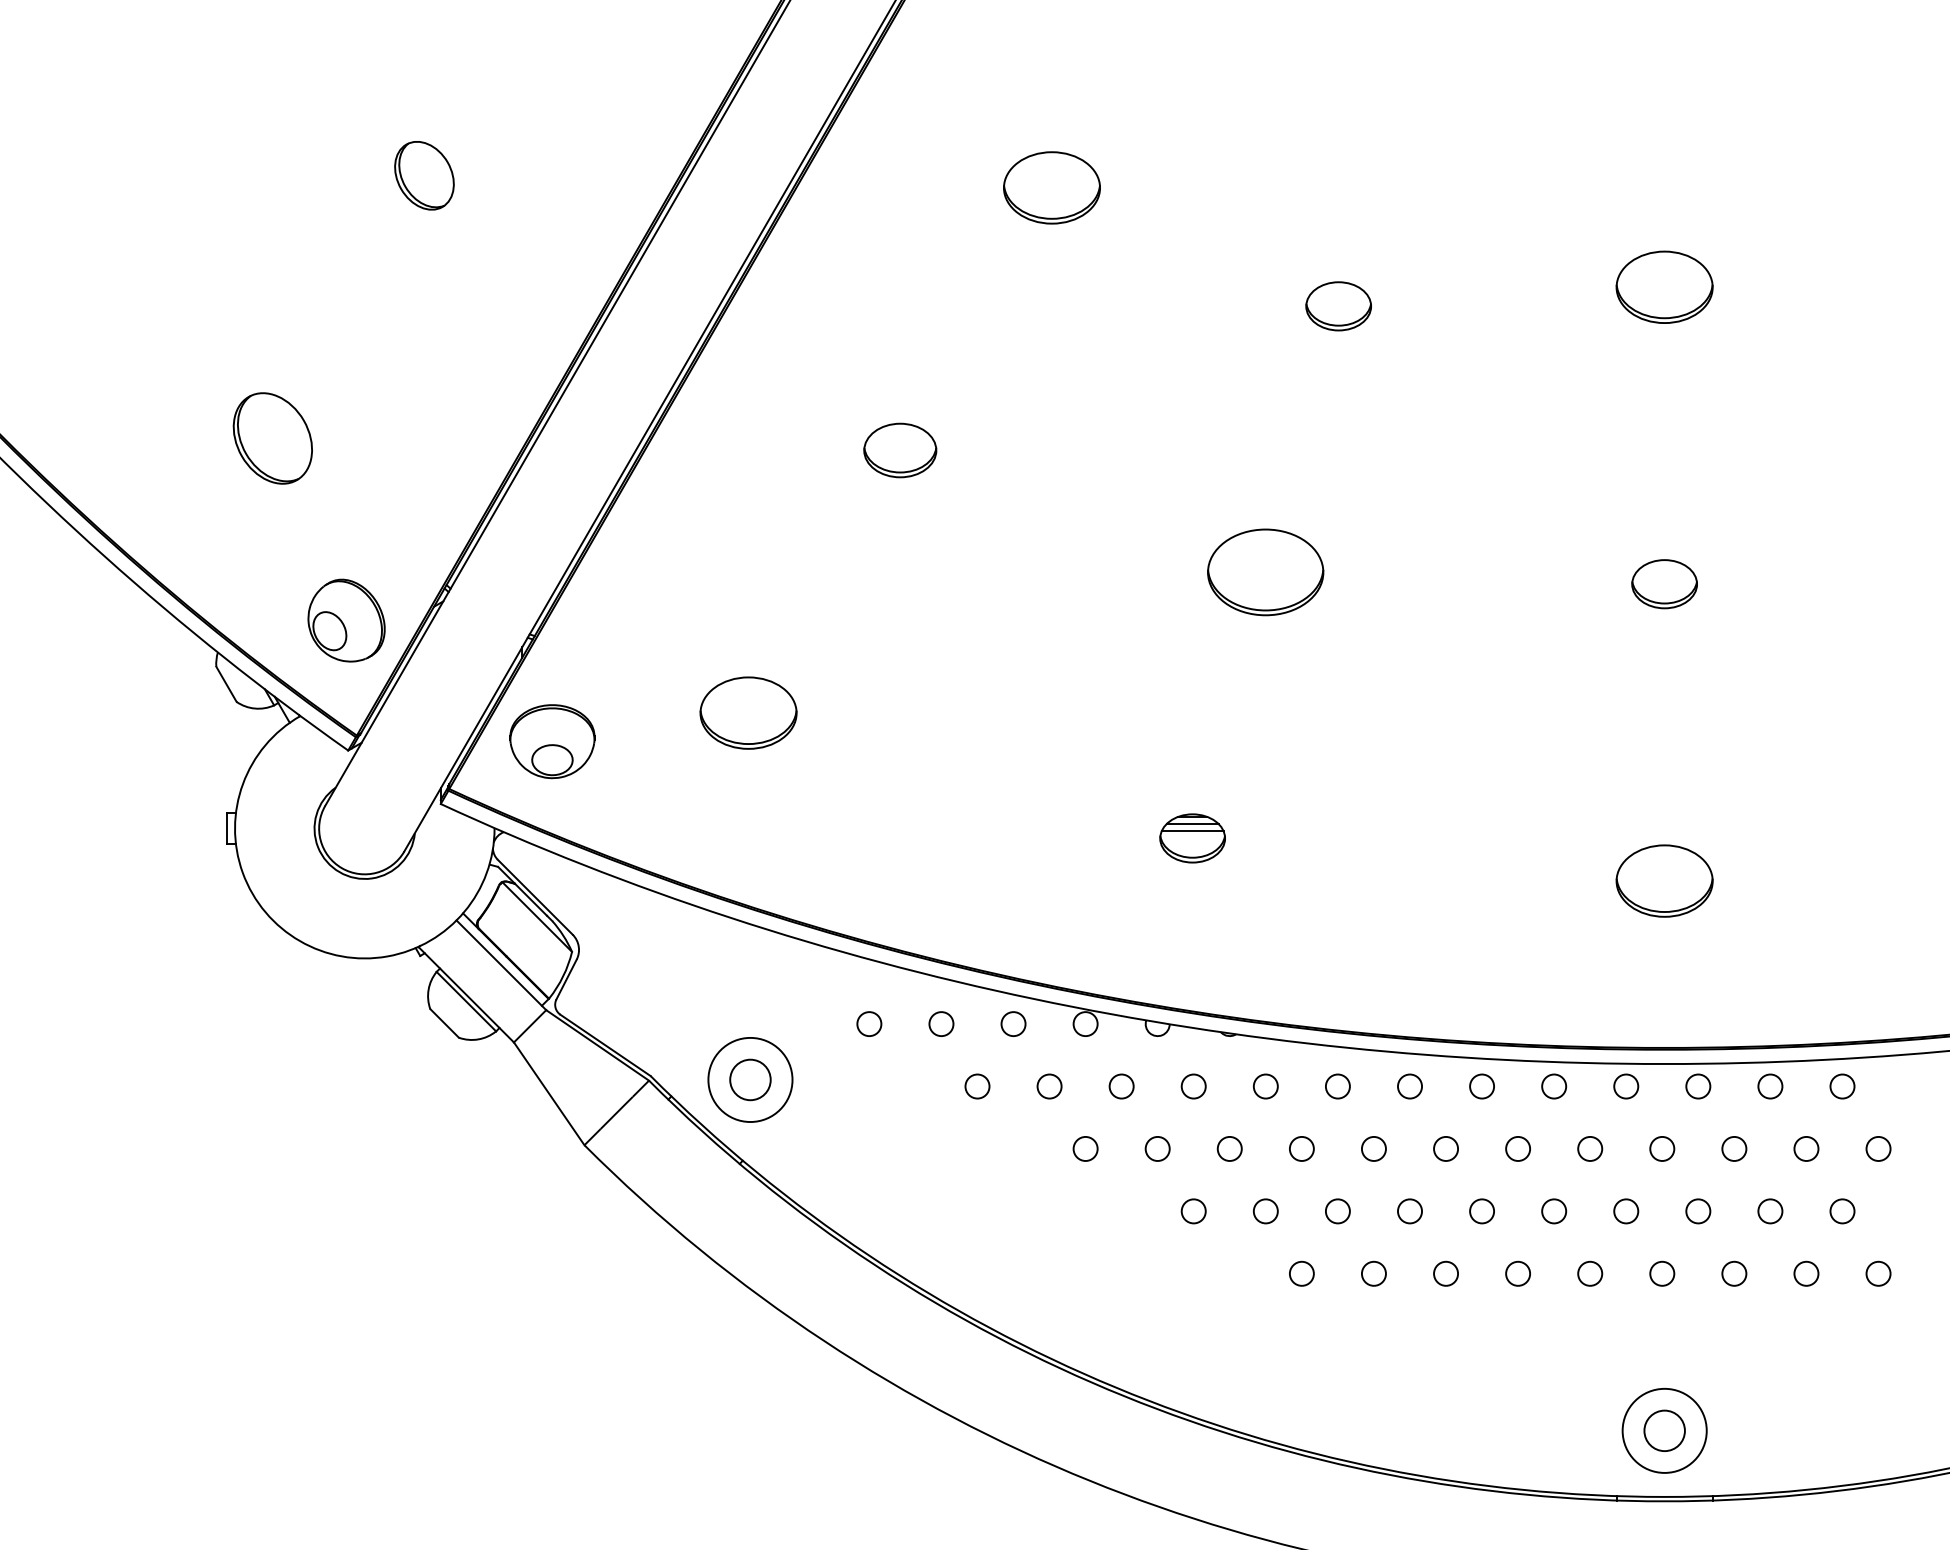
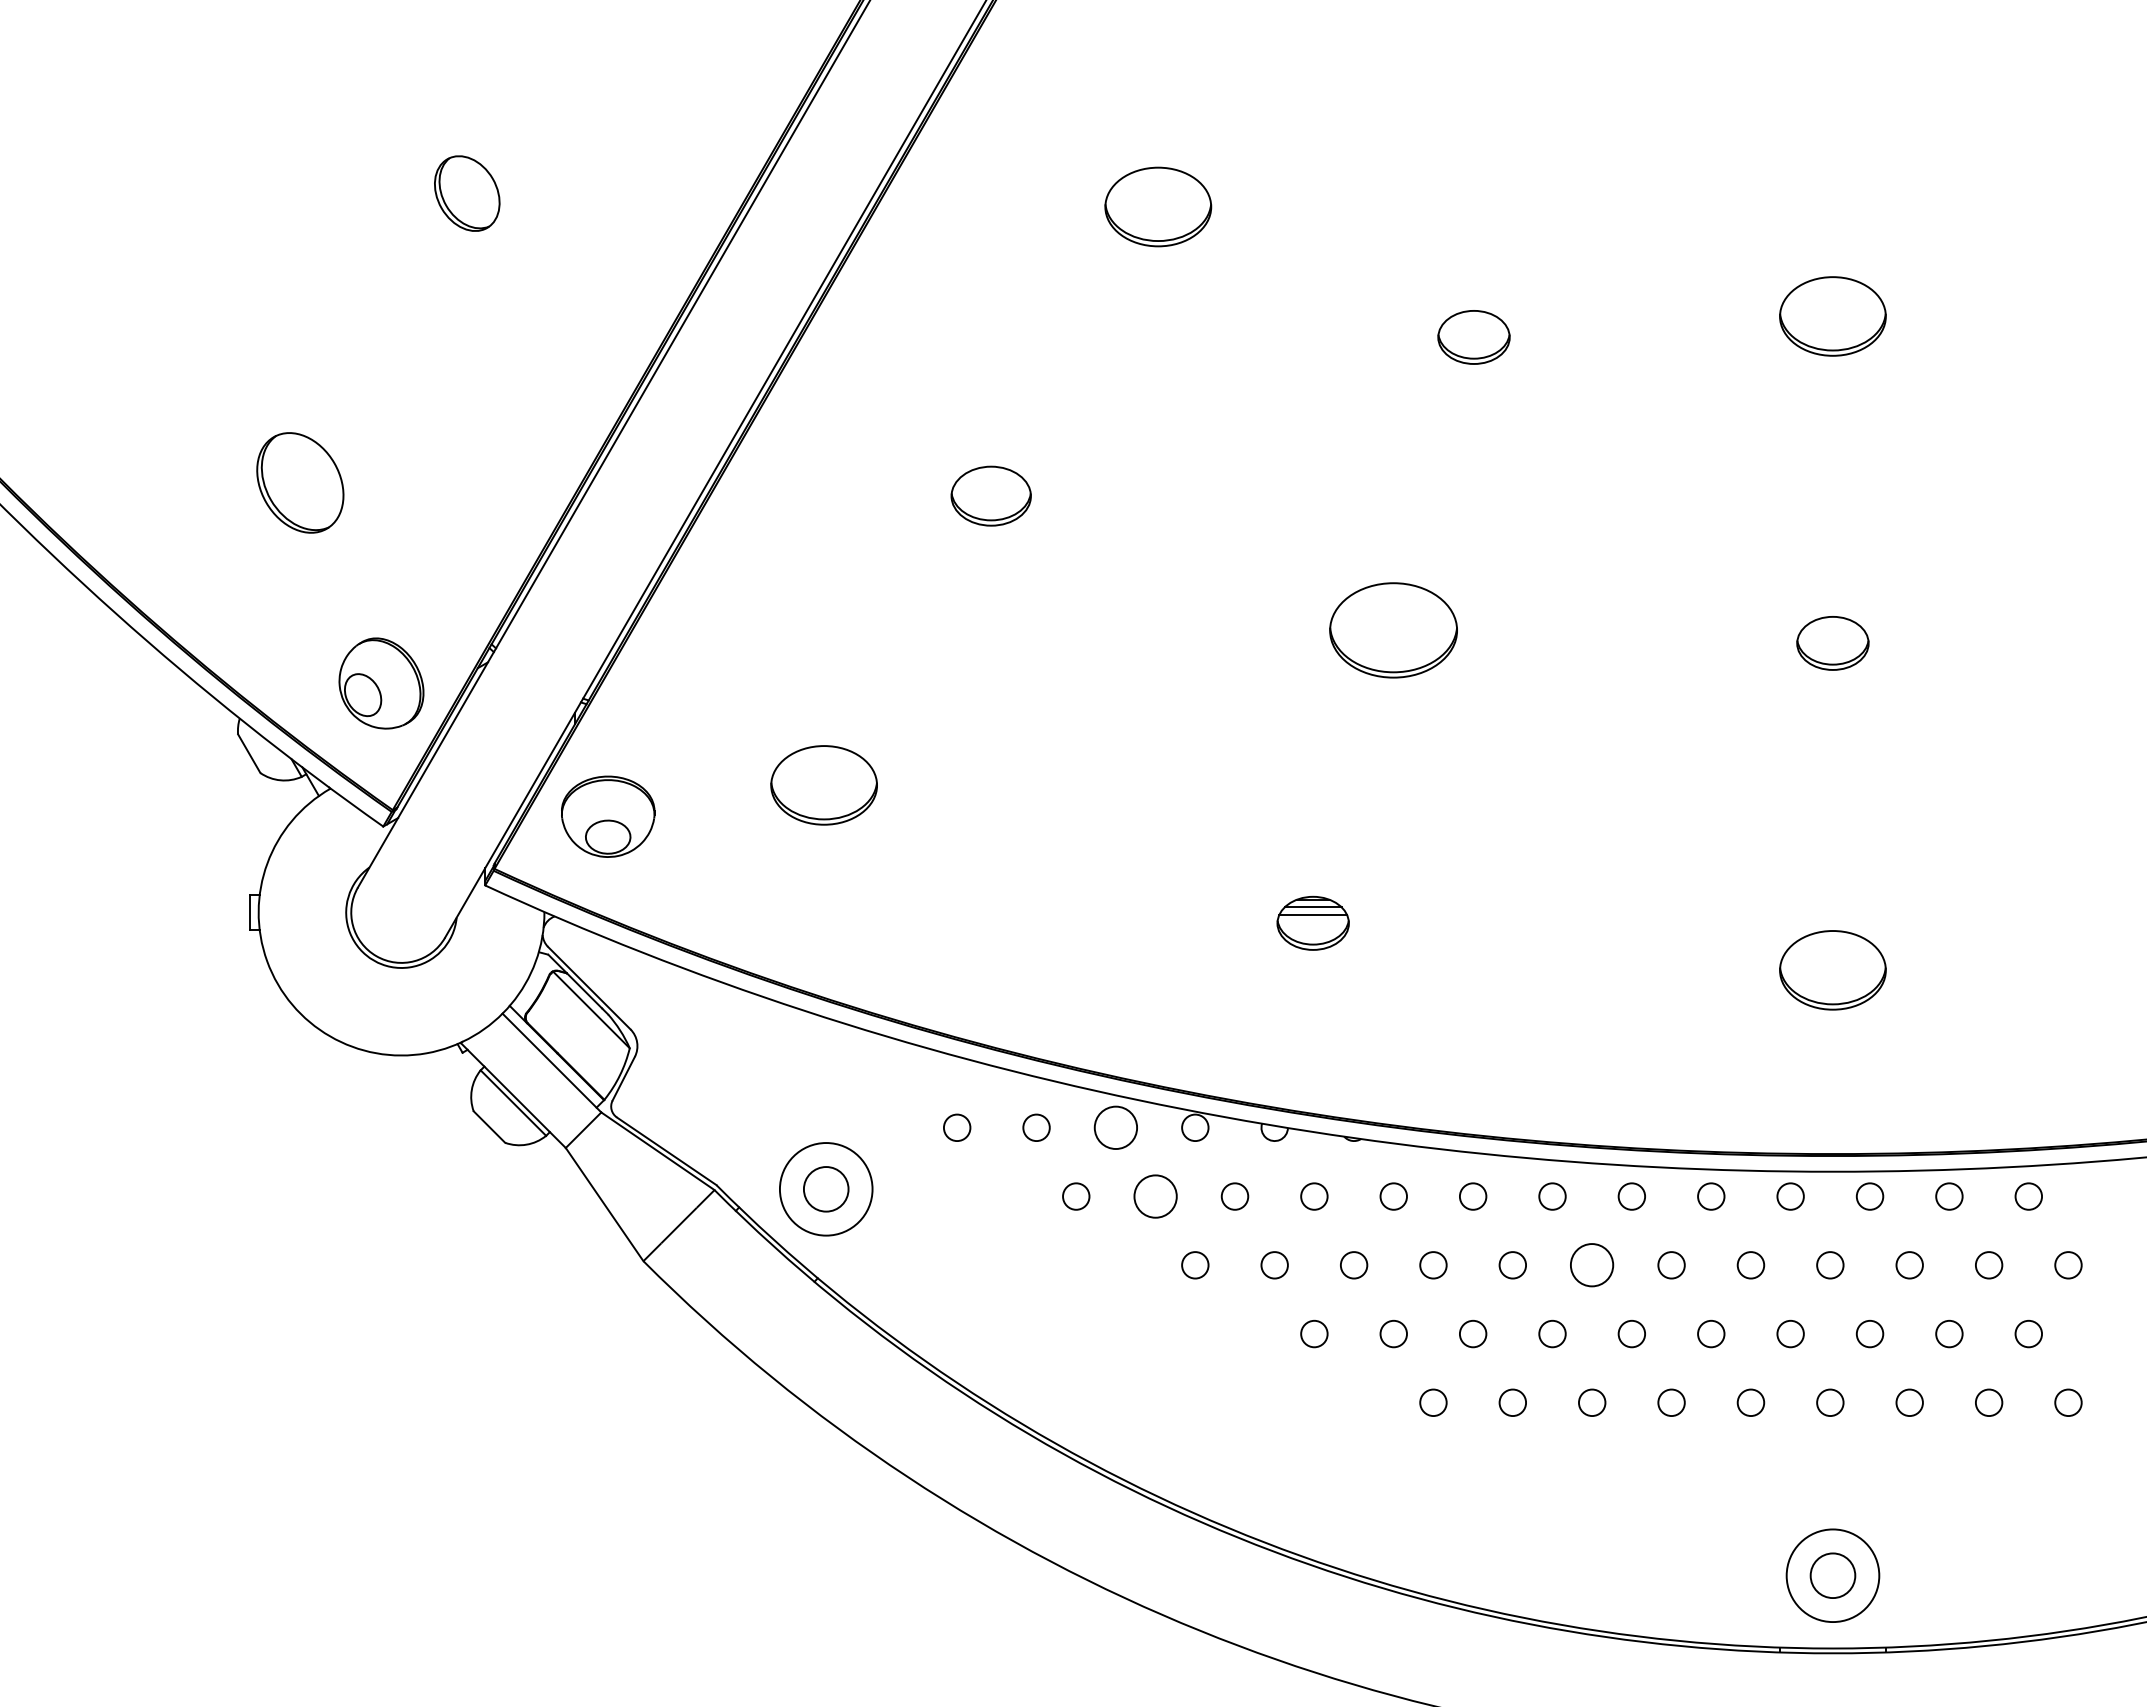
circle: (1013, 1023) -> (1115, 1127), size x1.6
circle: (1049, 1086) -> (1155, 1196), size x1.6
circle: (1446, 1149) -> (1592, 1265), size x1.6

